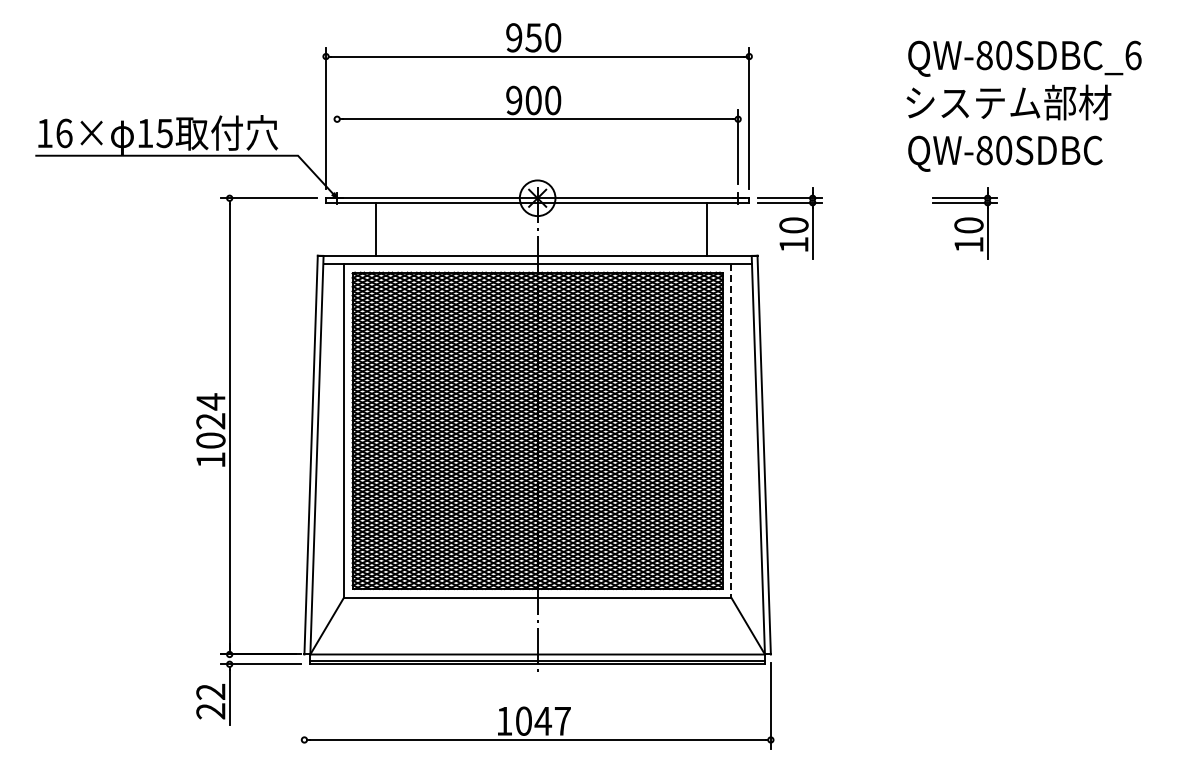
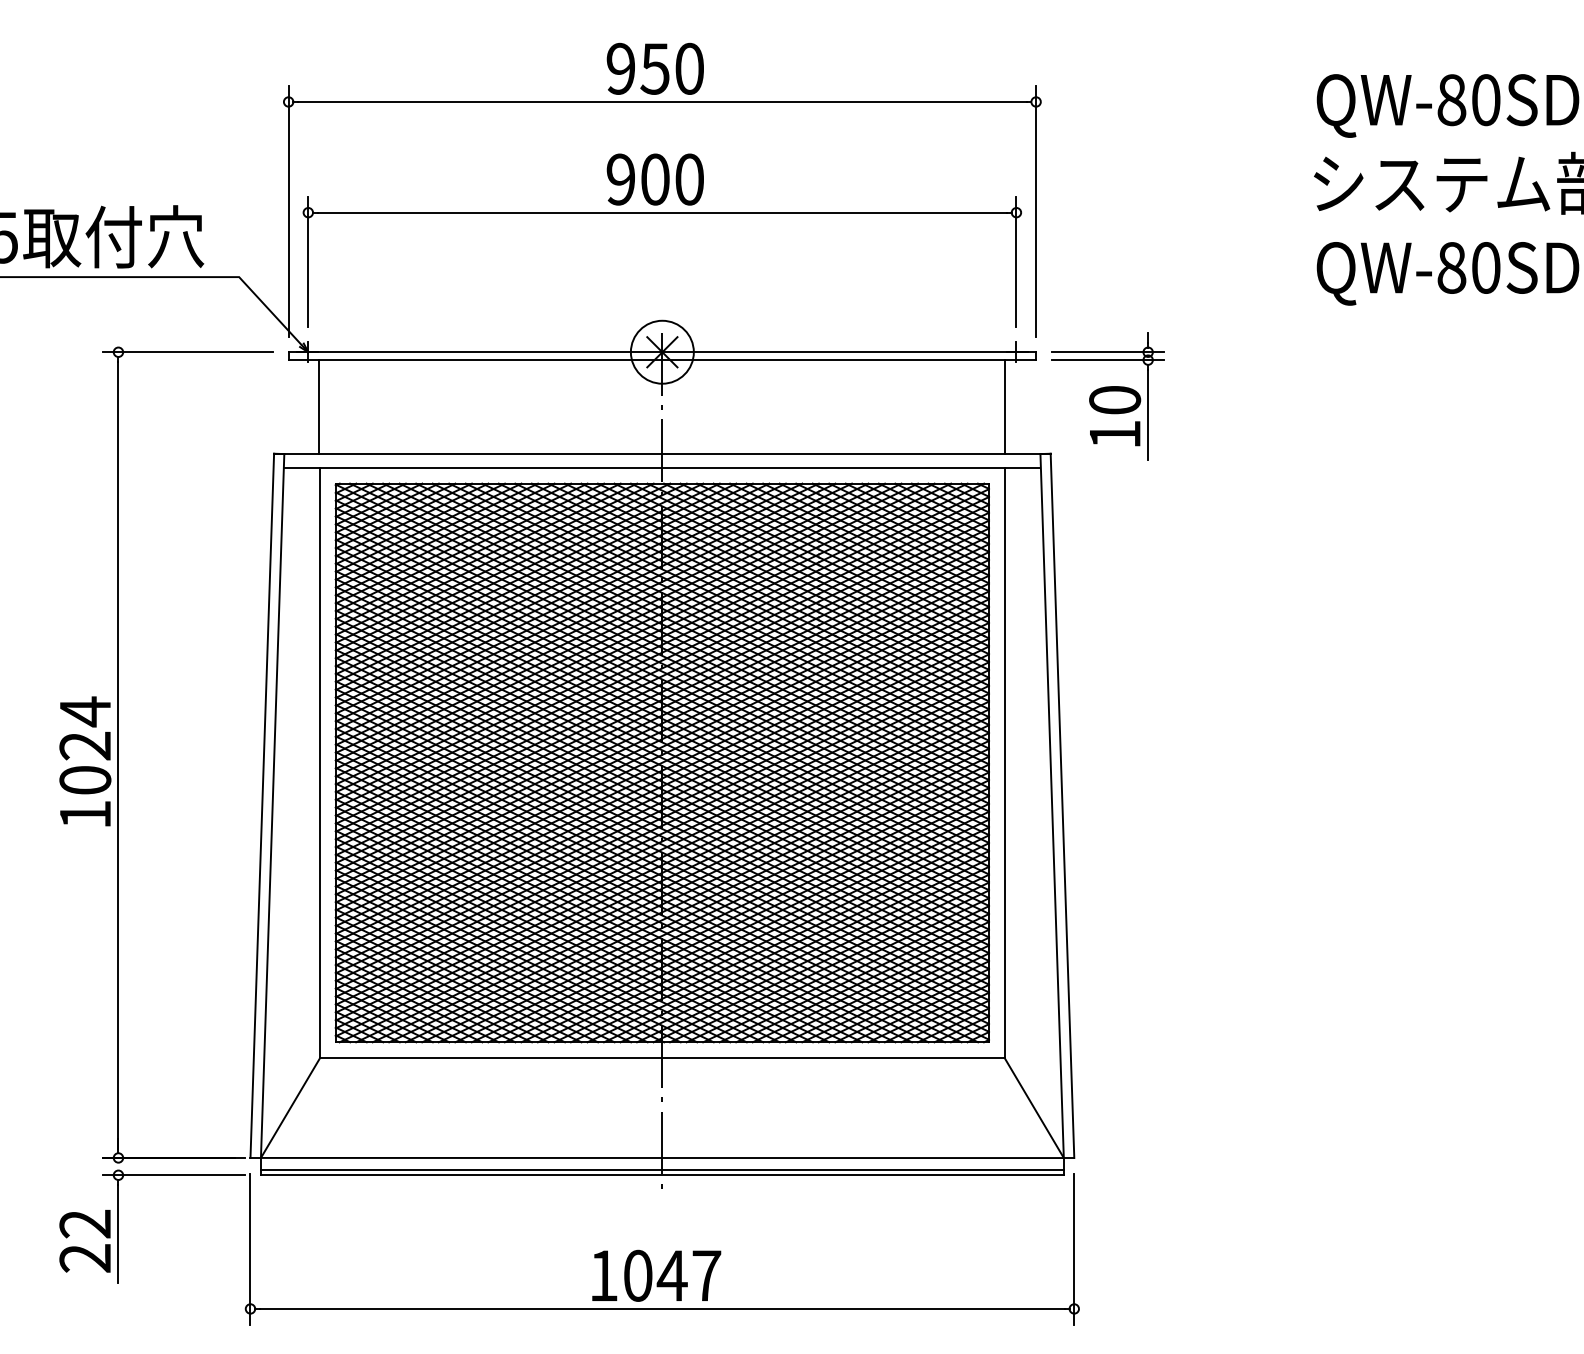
line: (337, 146) -> (308, 260), added
part: (964, 223) -> (1416, 396), removed
line: (376, 228) -> (319, 405), moved
line: (706, 228) -> (1004, 405), moved
line: (731, 431) -> (1004, 764), dashed -> solid
line: (304, 705) -> (250, 1248), added

